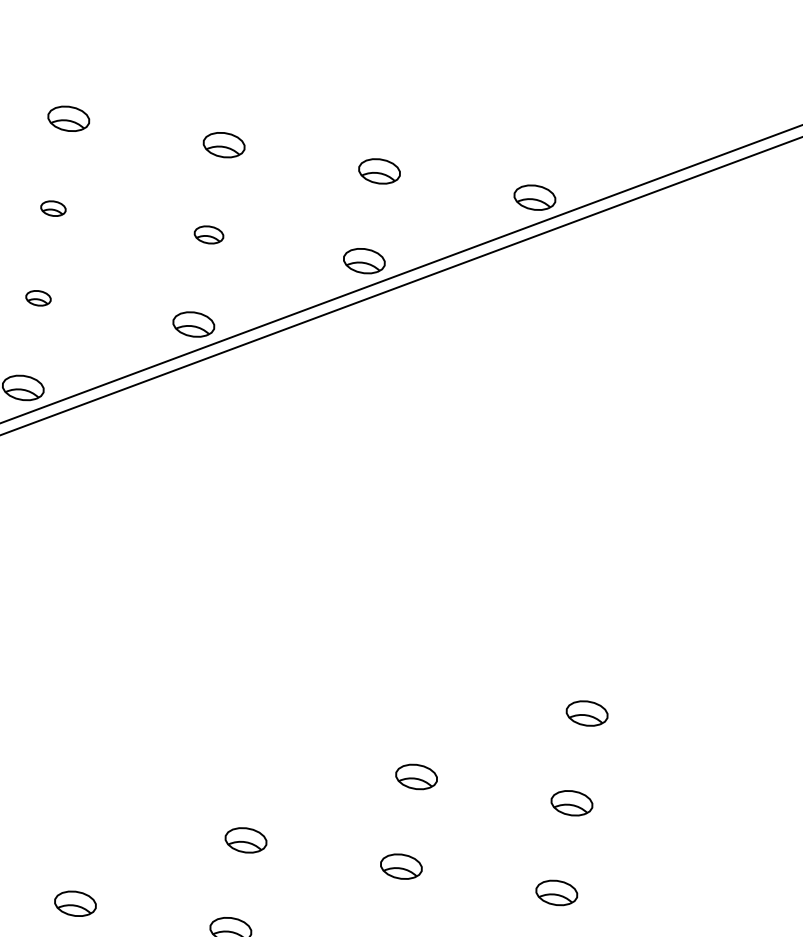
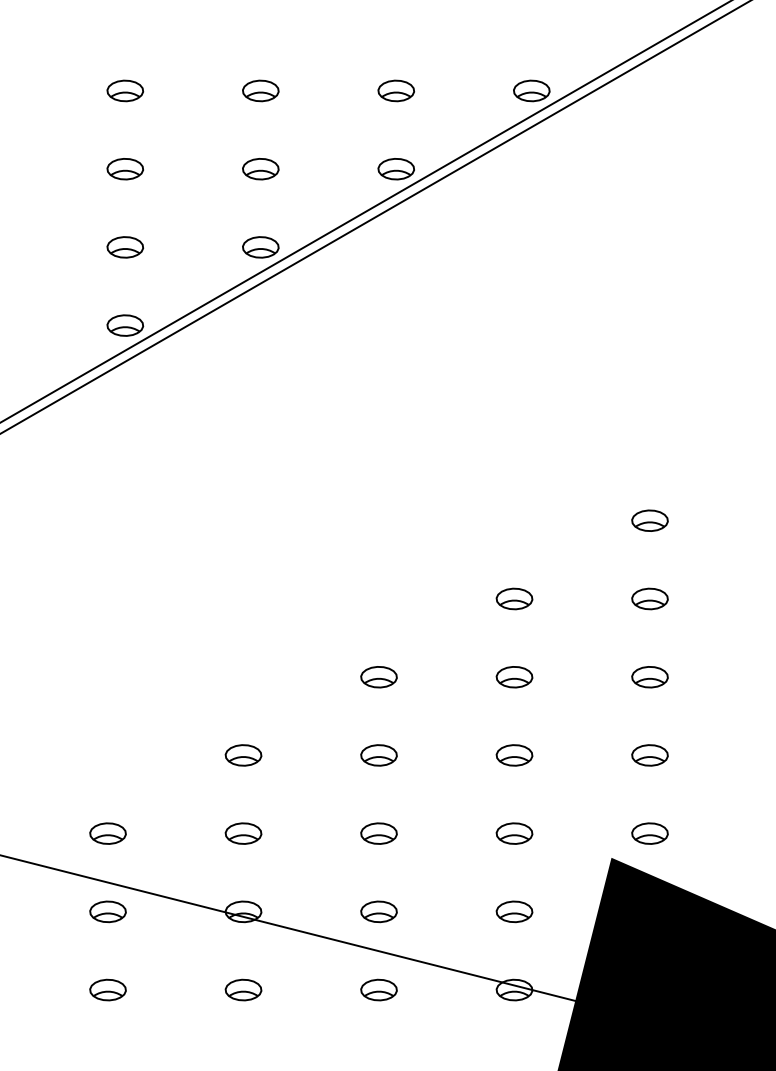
part: (52, 208) -> (124, 169), size x1.67
part: (208, 235) -> (260, 169), size x1.43
part: (38, 298) -> (125, 247), size x1.67

